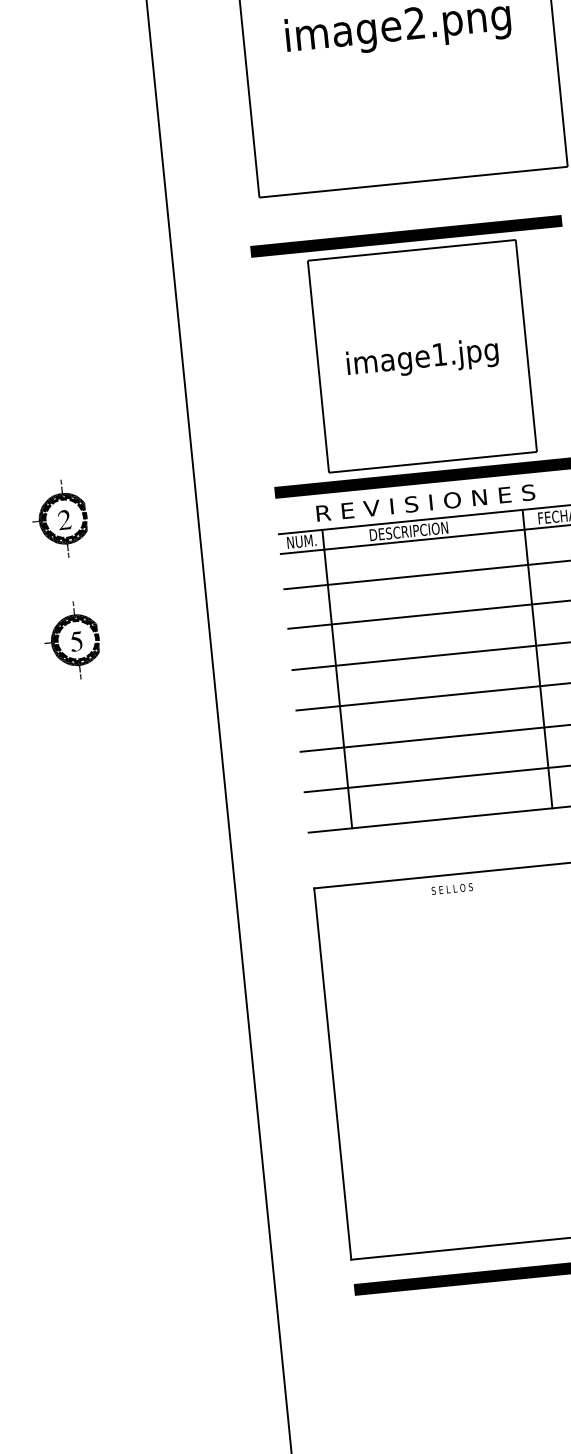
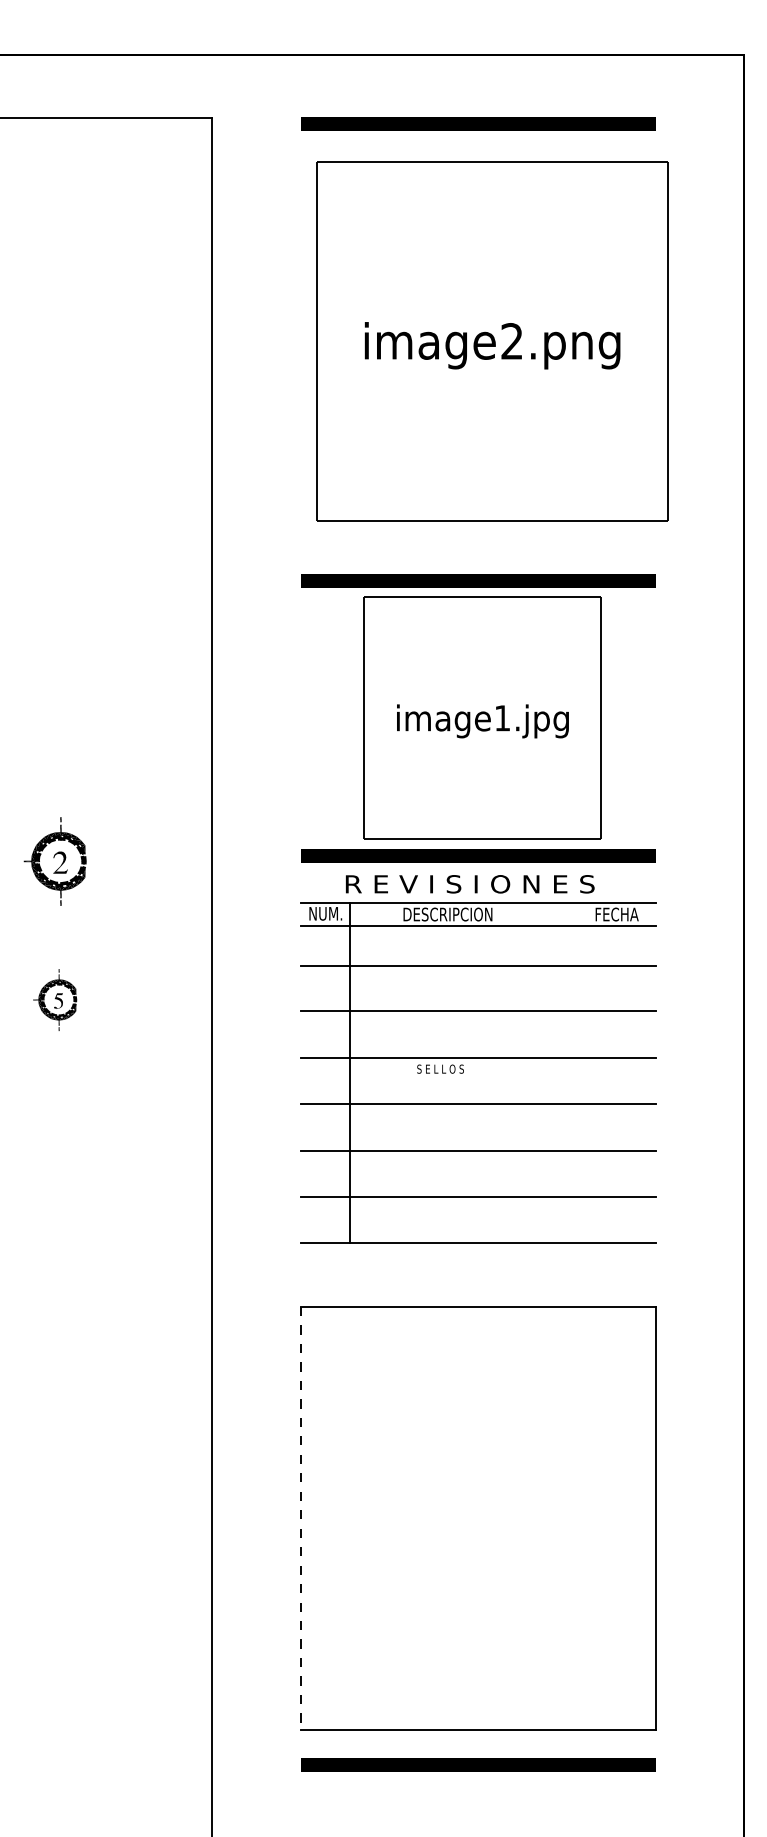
part: (71, 640) -> (54, 999), size x0.7
line: (537, 659) -> (578, 1073), removed
text: (452, 888) -> (440, 1068), moved
line: (332, 1073) -> (300, 1518), solid -> dashed

